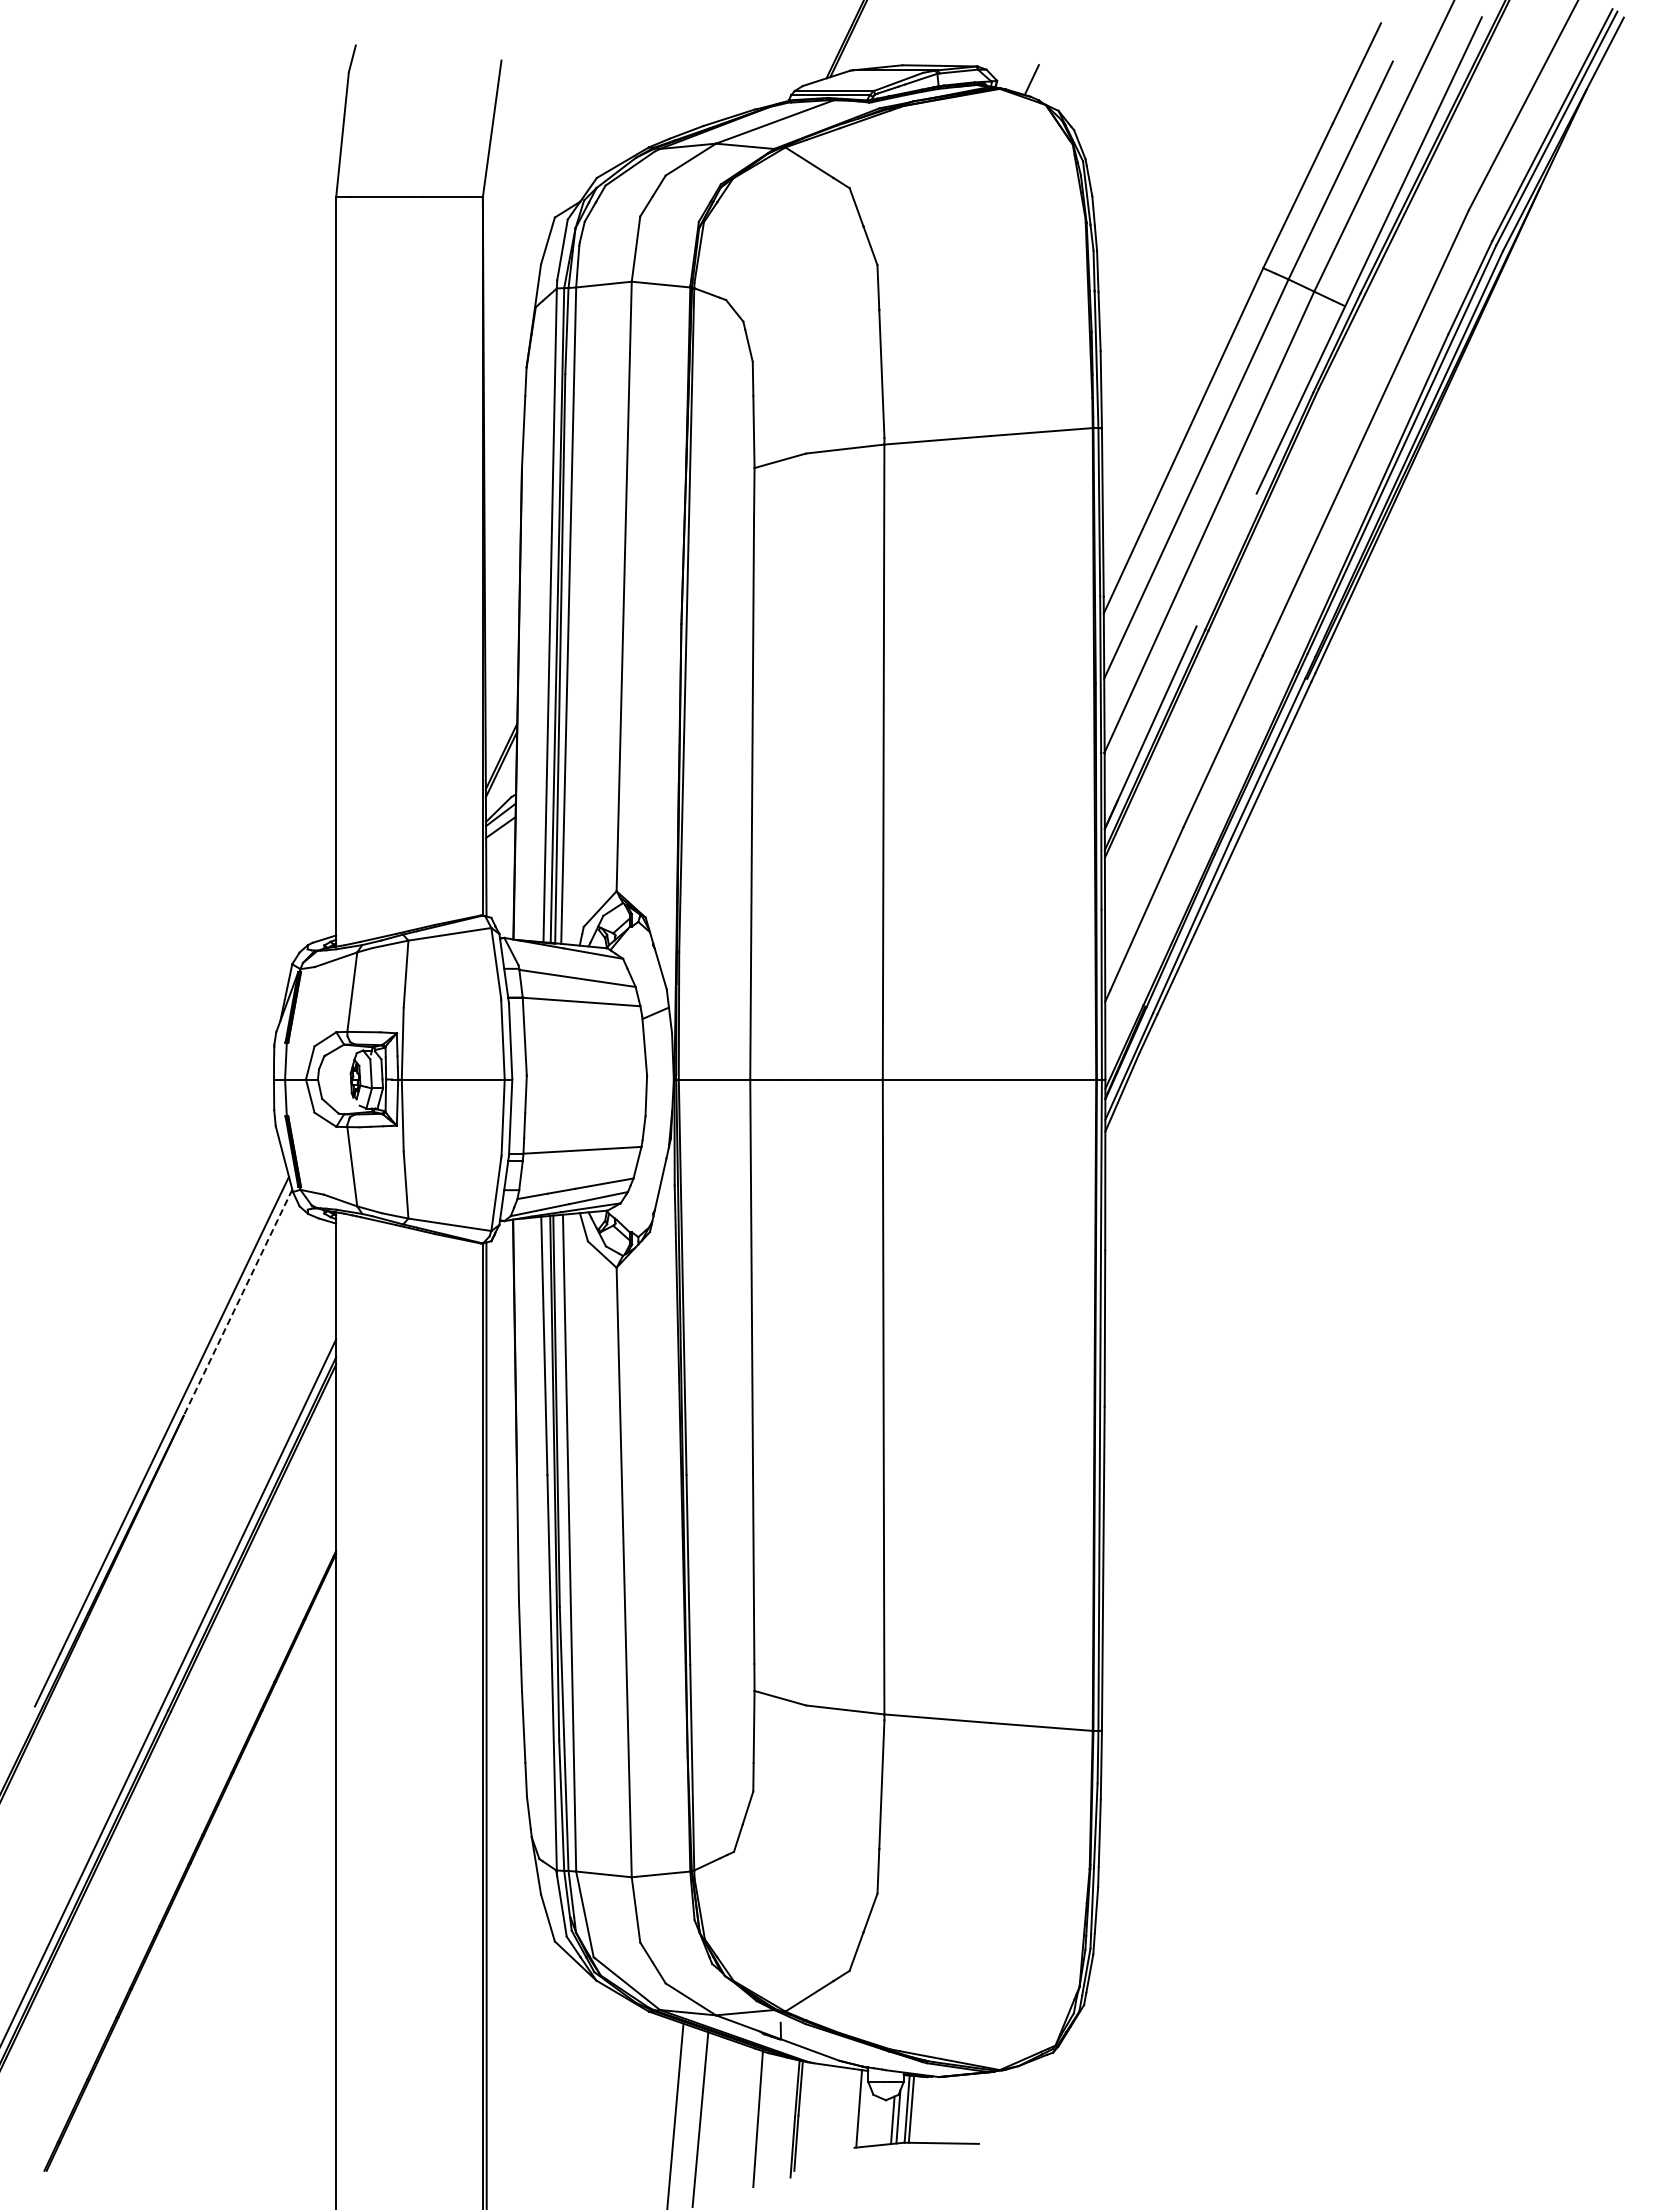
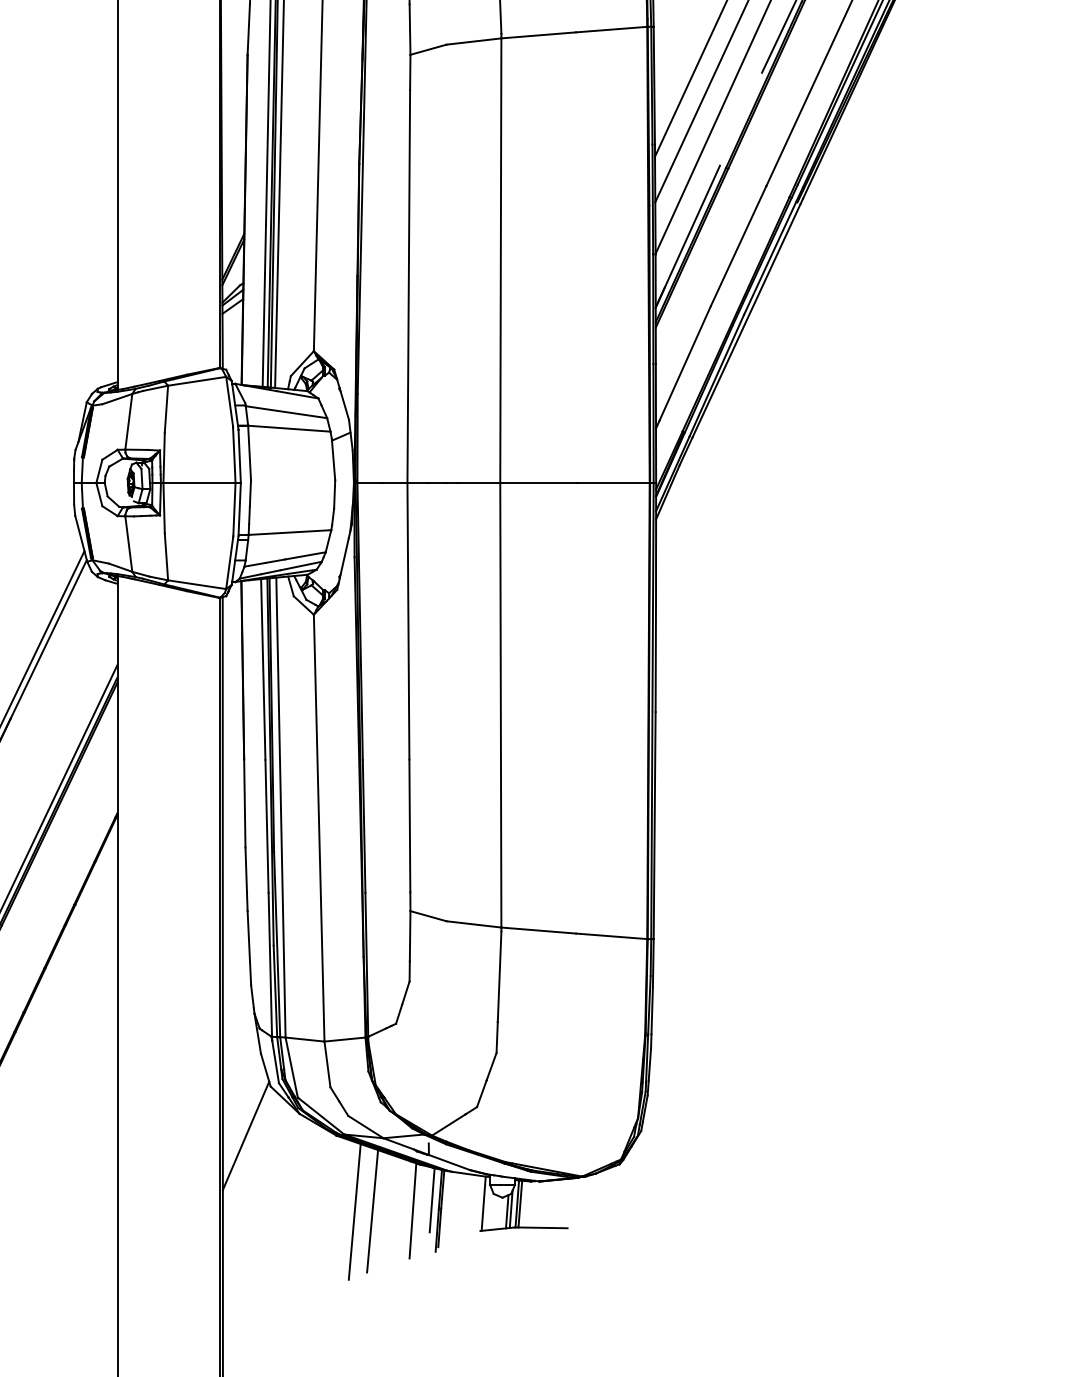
line: (237, 1303) -> (48, 639), dashed -> solid
line: (519, 2011) -> (245, 1135), added
line: (785, 2103) -> (432, 1199), added

